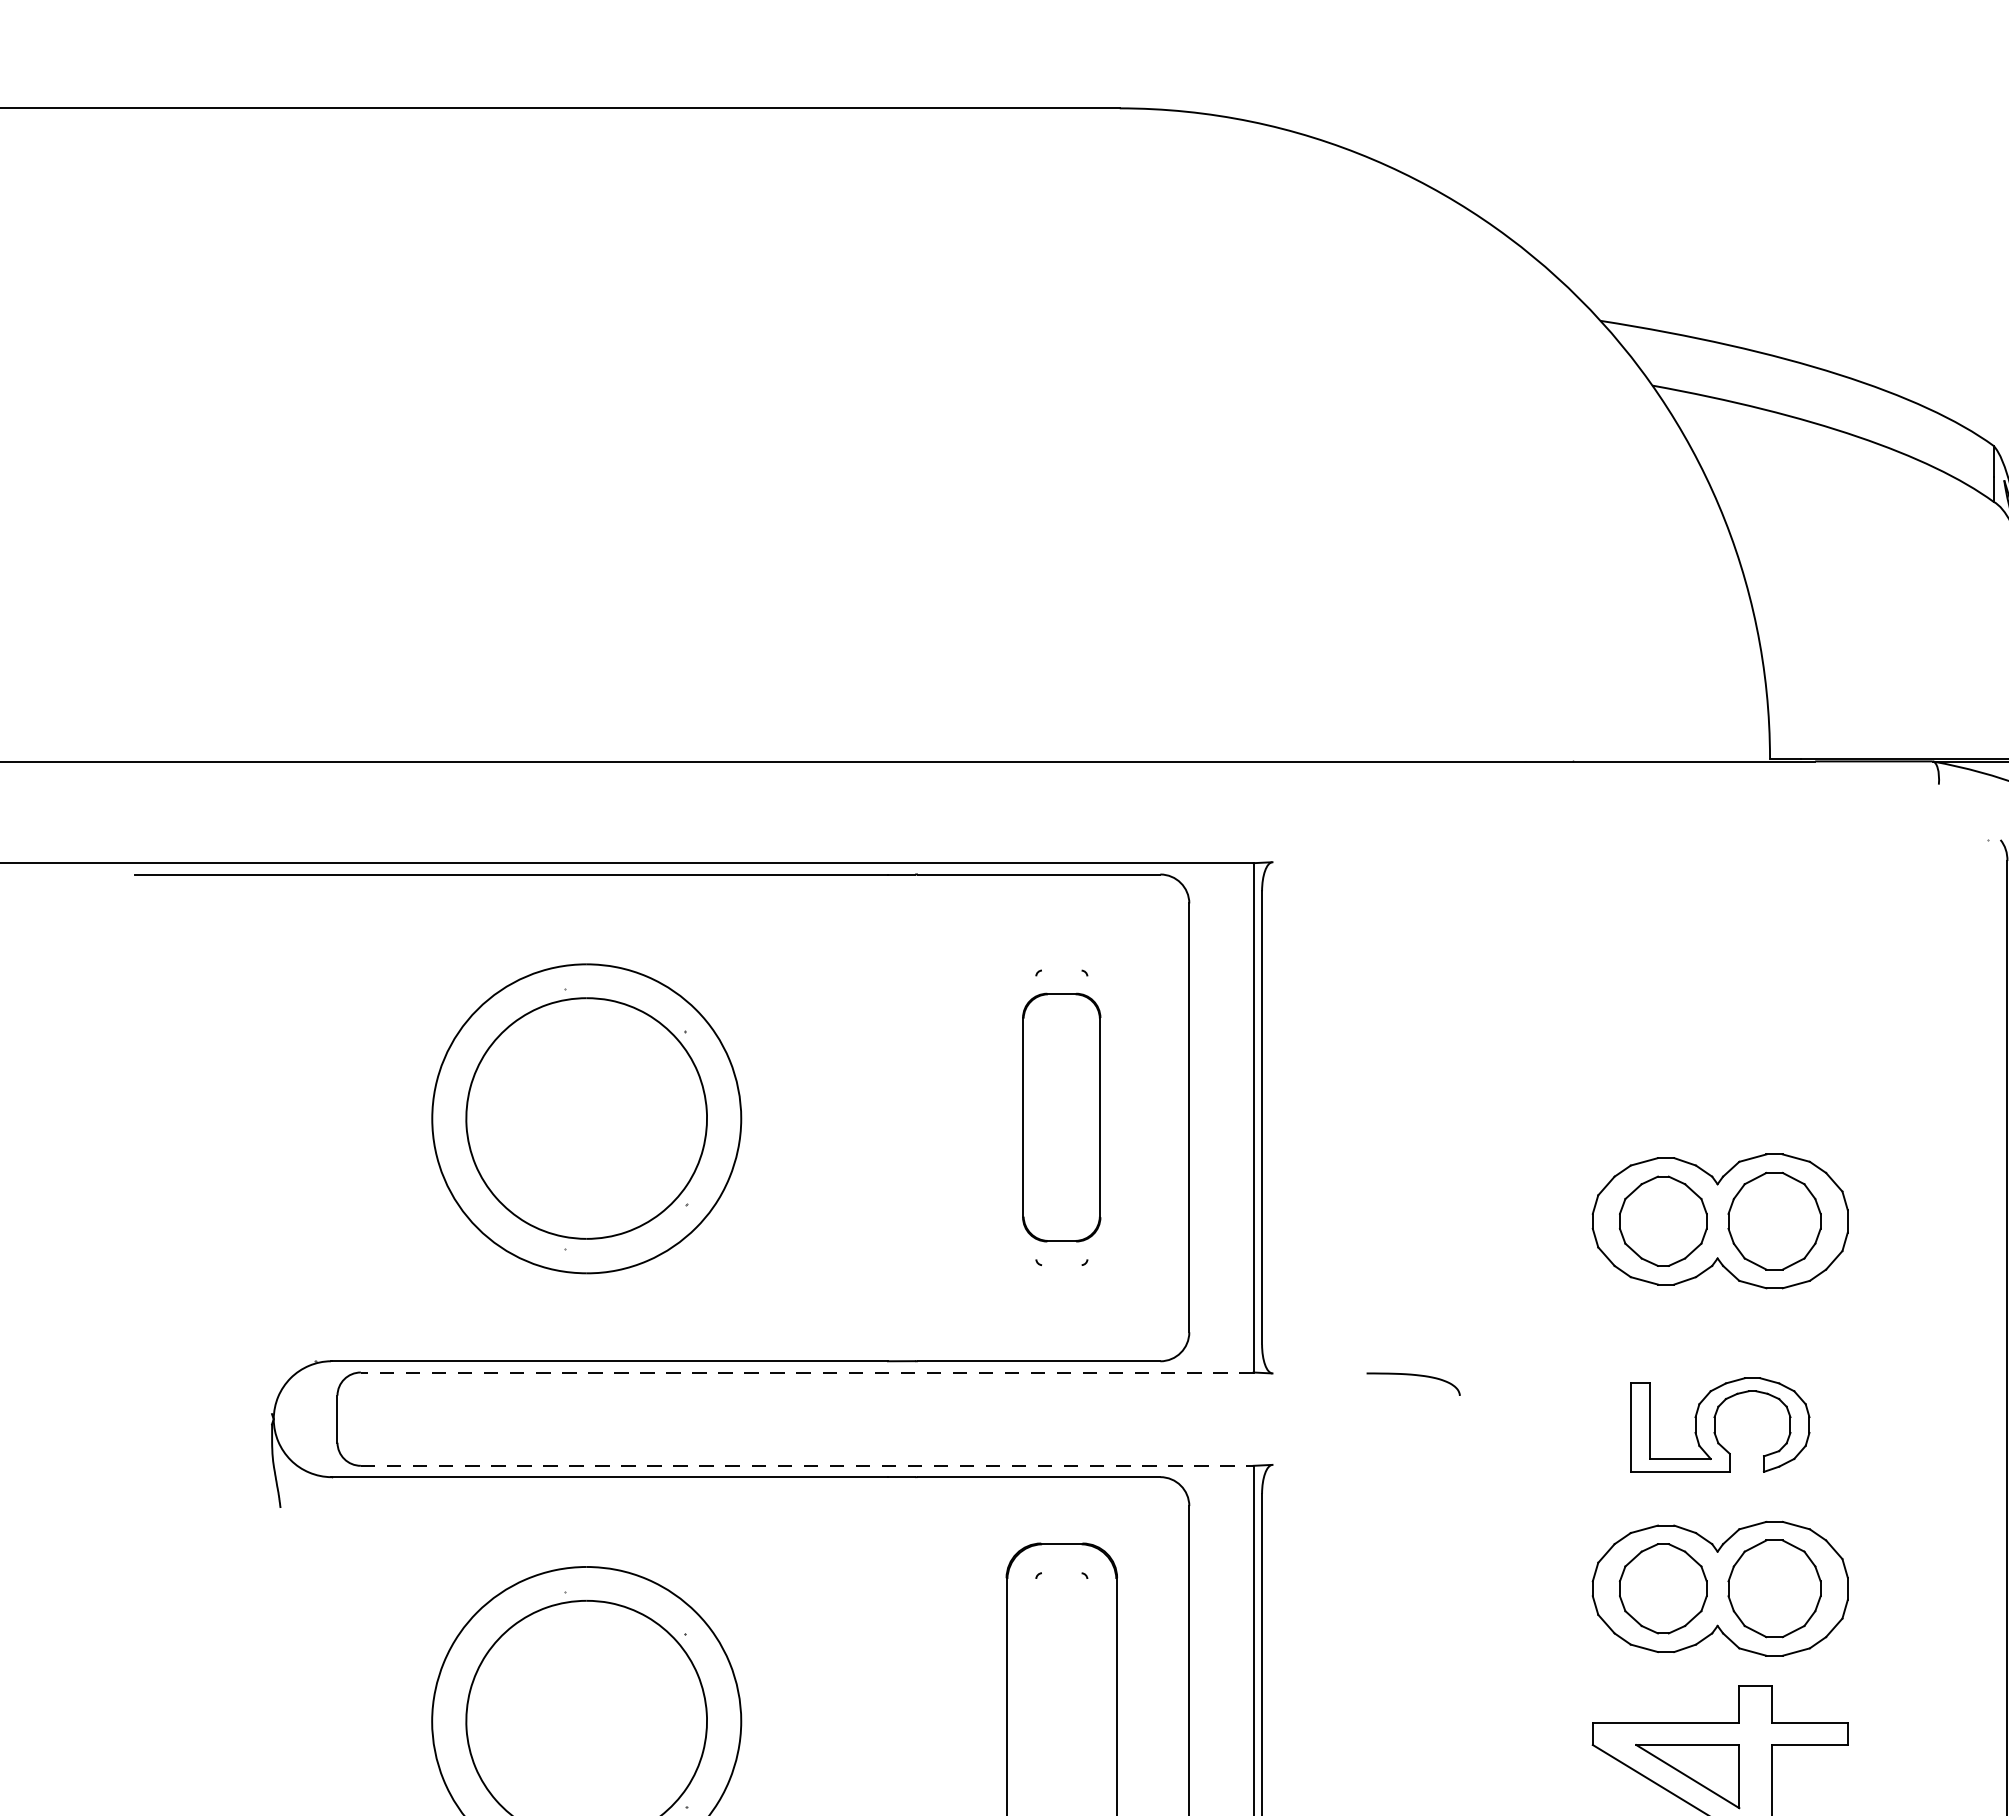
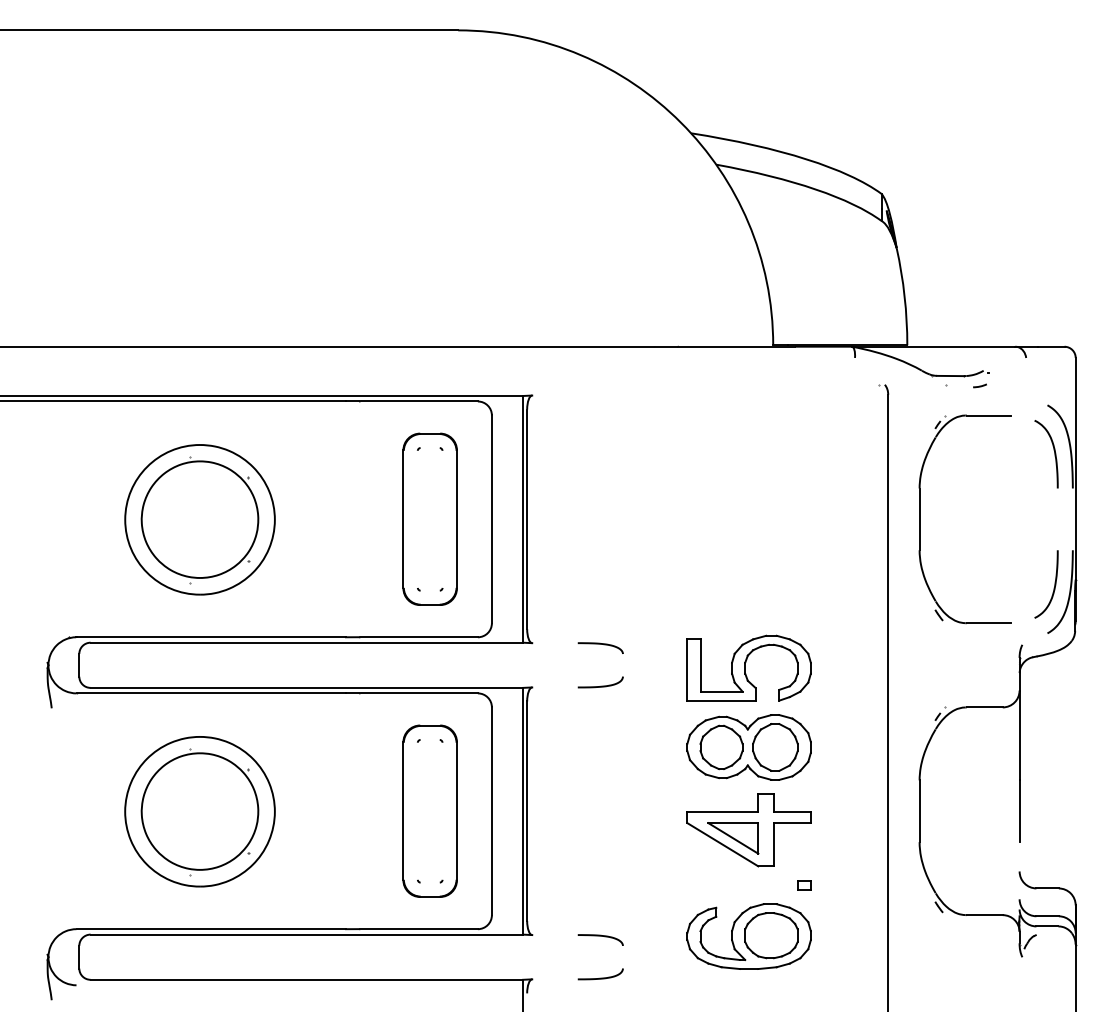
part: (1060, 1116) -> (429, 518), size x1.43
part: (1719, 1221) -> (748, 569), removed
line: (806, 1372) -> (306, 642), dashed -> solid
part: (1719, 1423) -> (748, 667), size x1.43
curve: (1413, 1460) -> (600, 685), added
line: (808, 1464) -> (307, 687), dashed -> solid

